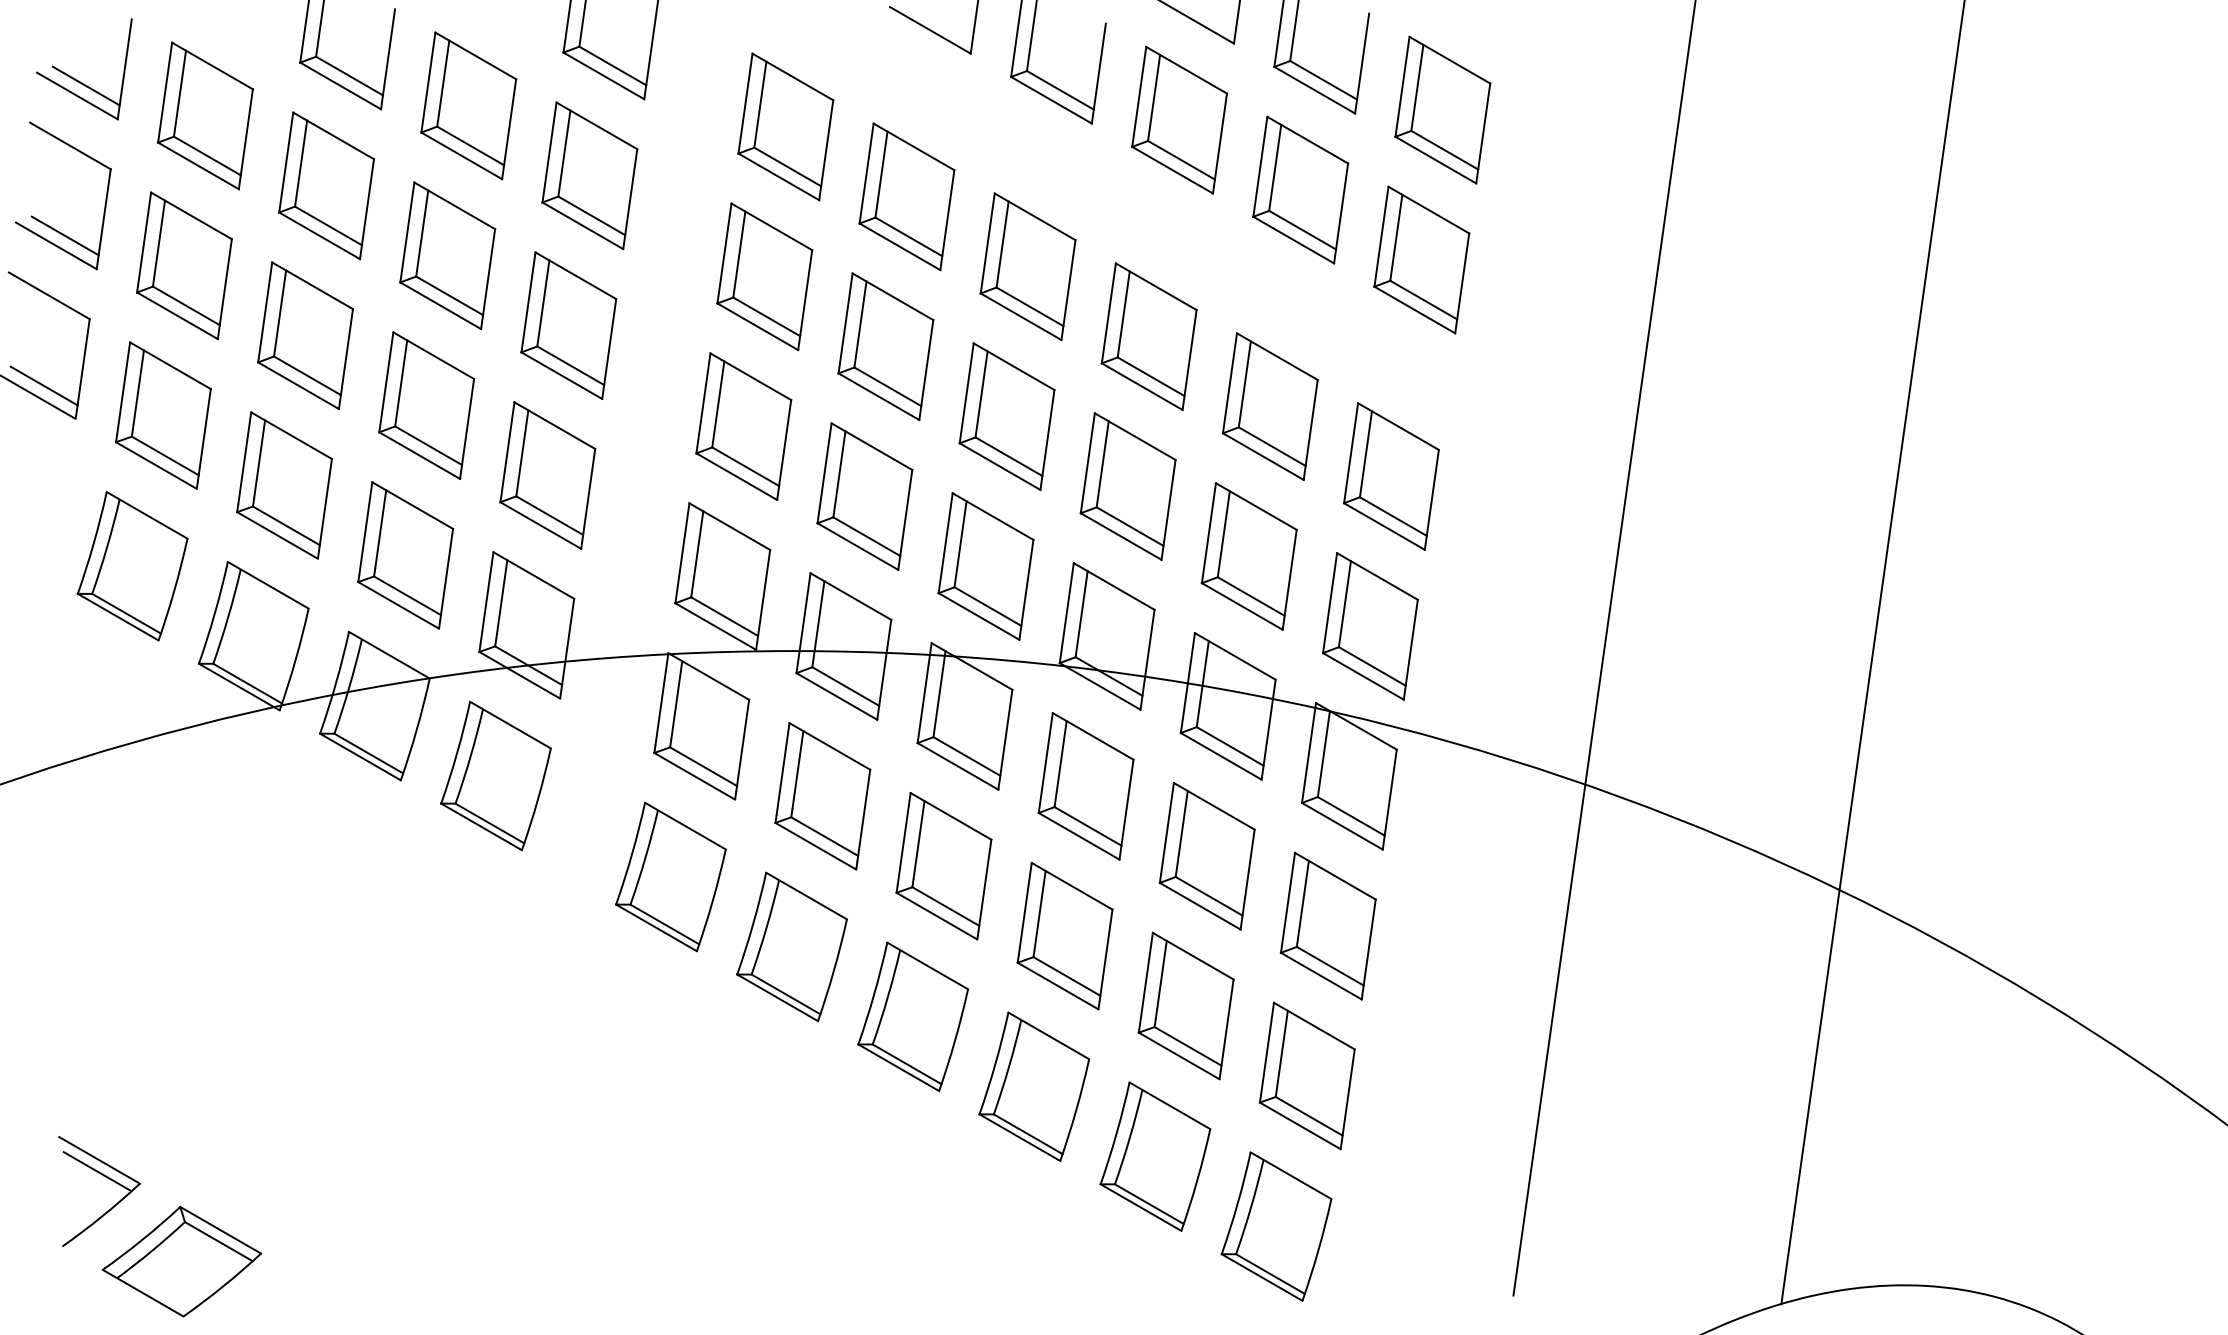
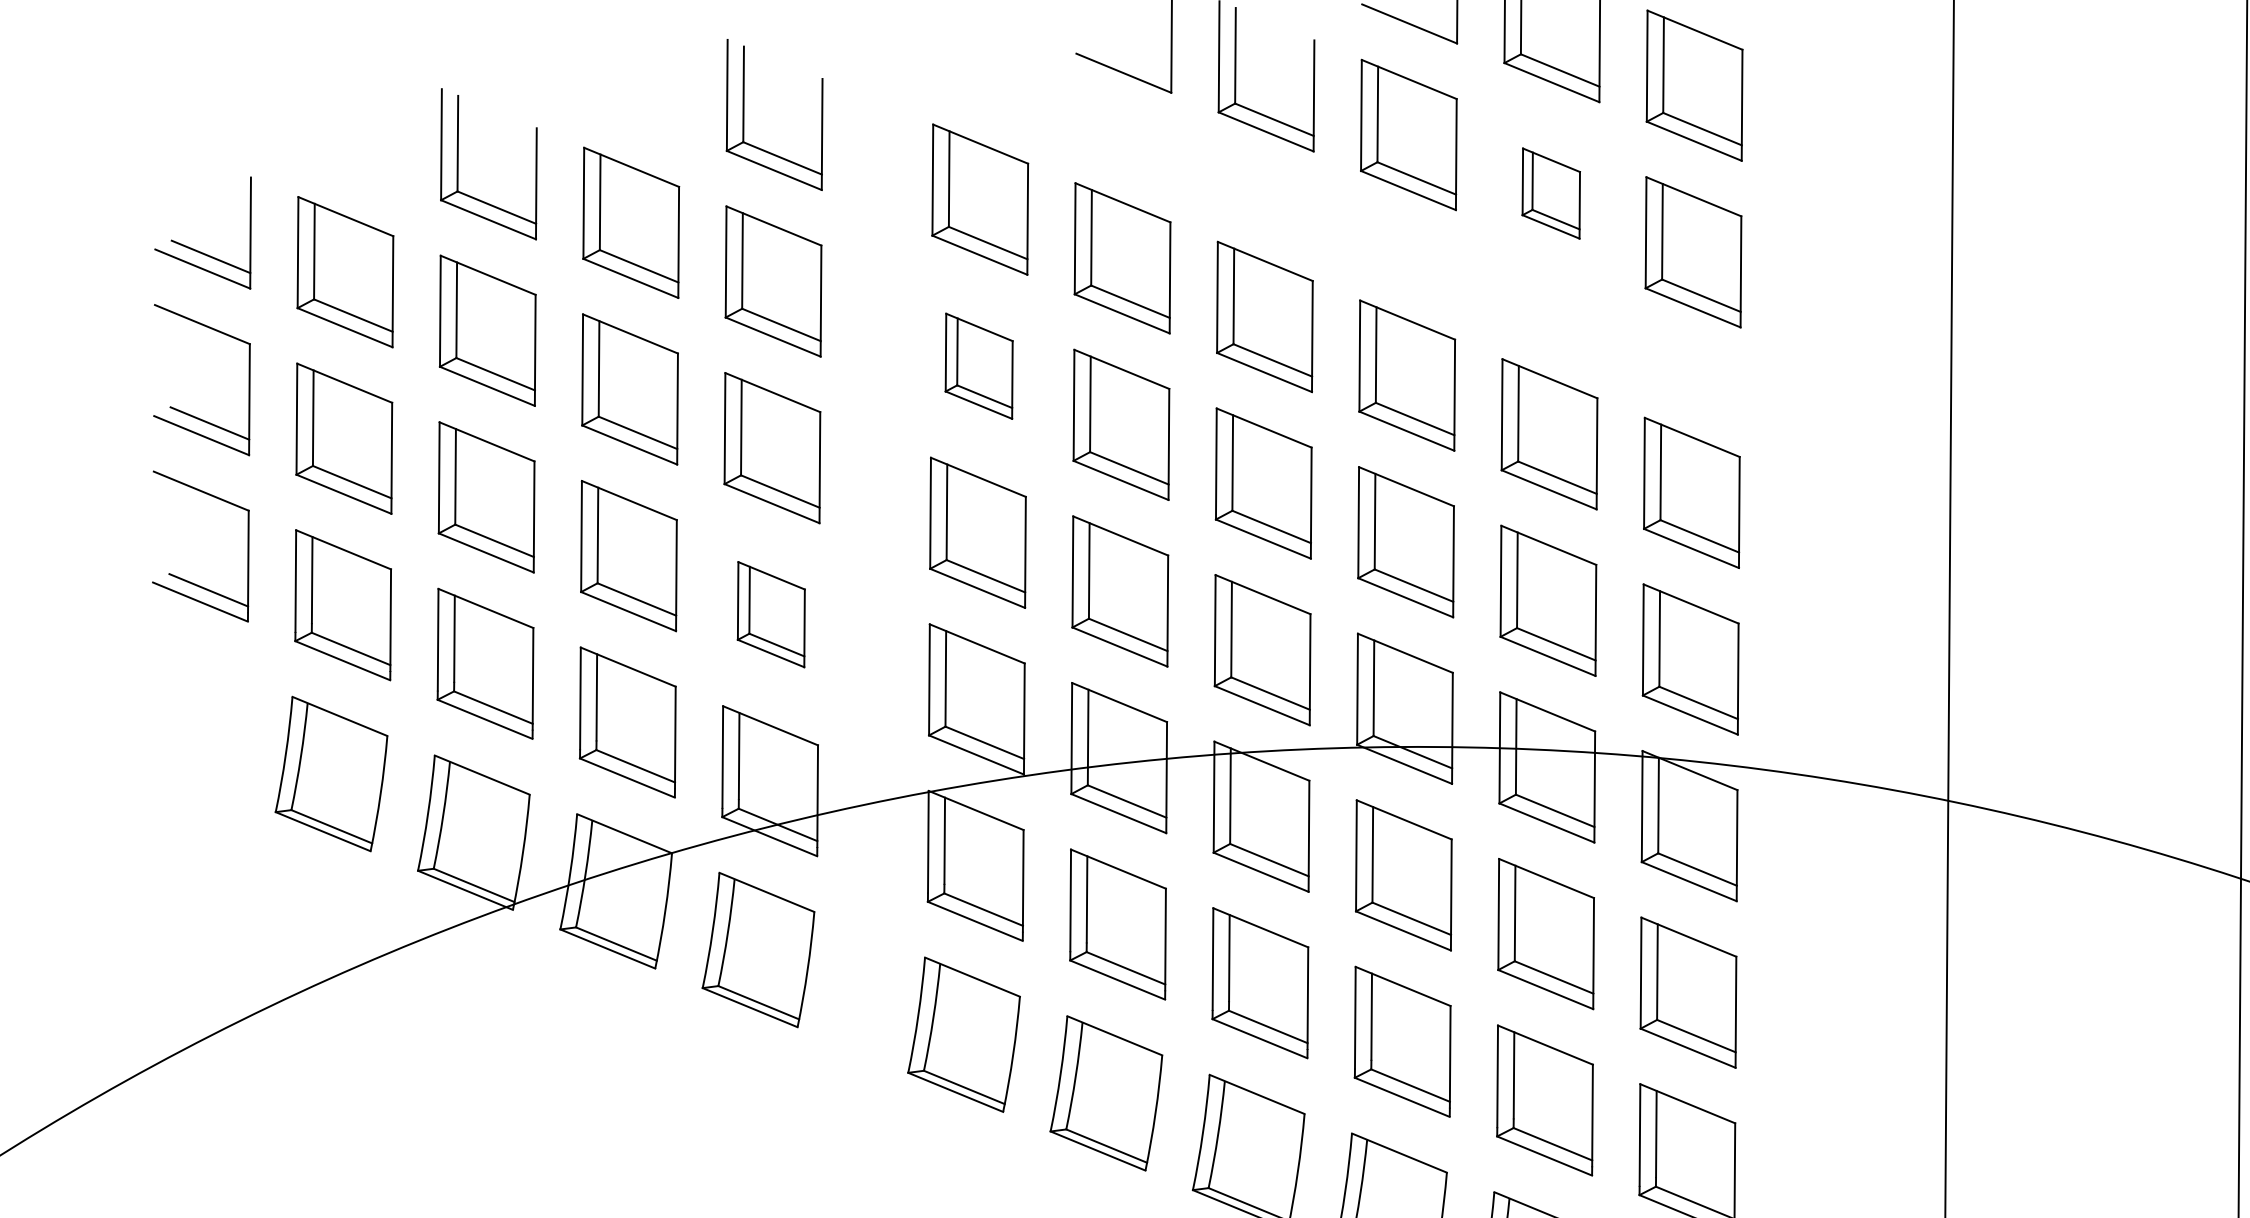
part: (1300, 189) -> (1550, 193), size x0.6
part: (764, 276) -> (978, 365), size x0.7
part: (547, 475) -> (770, 614), size x0.7

